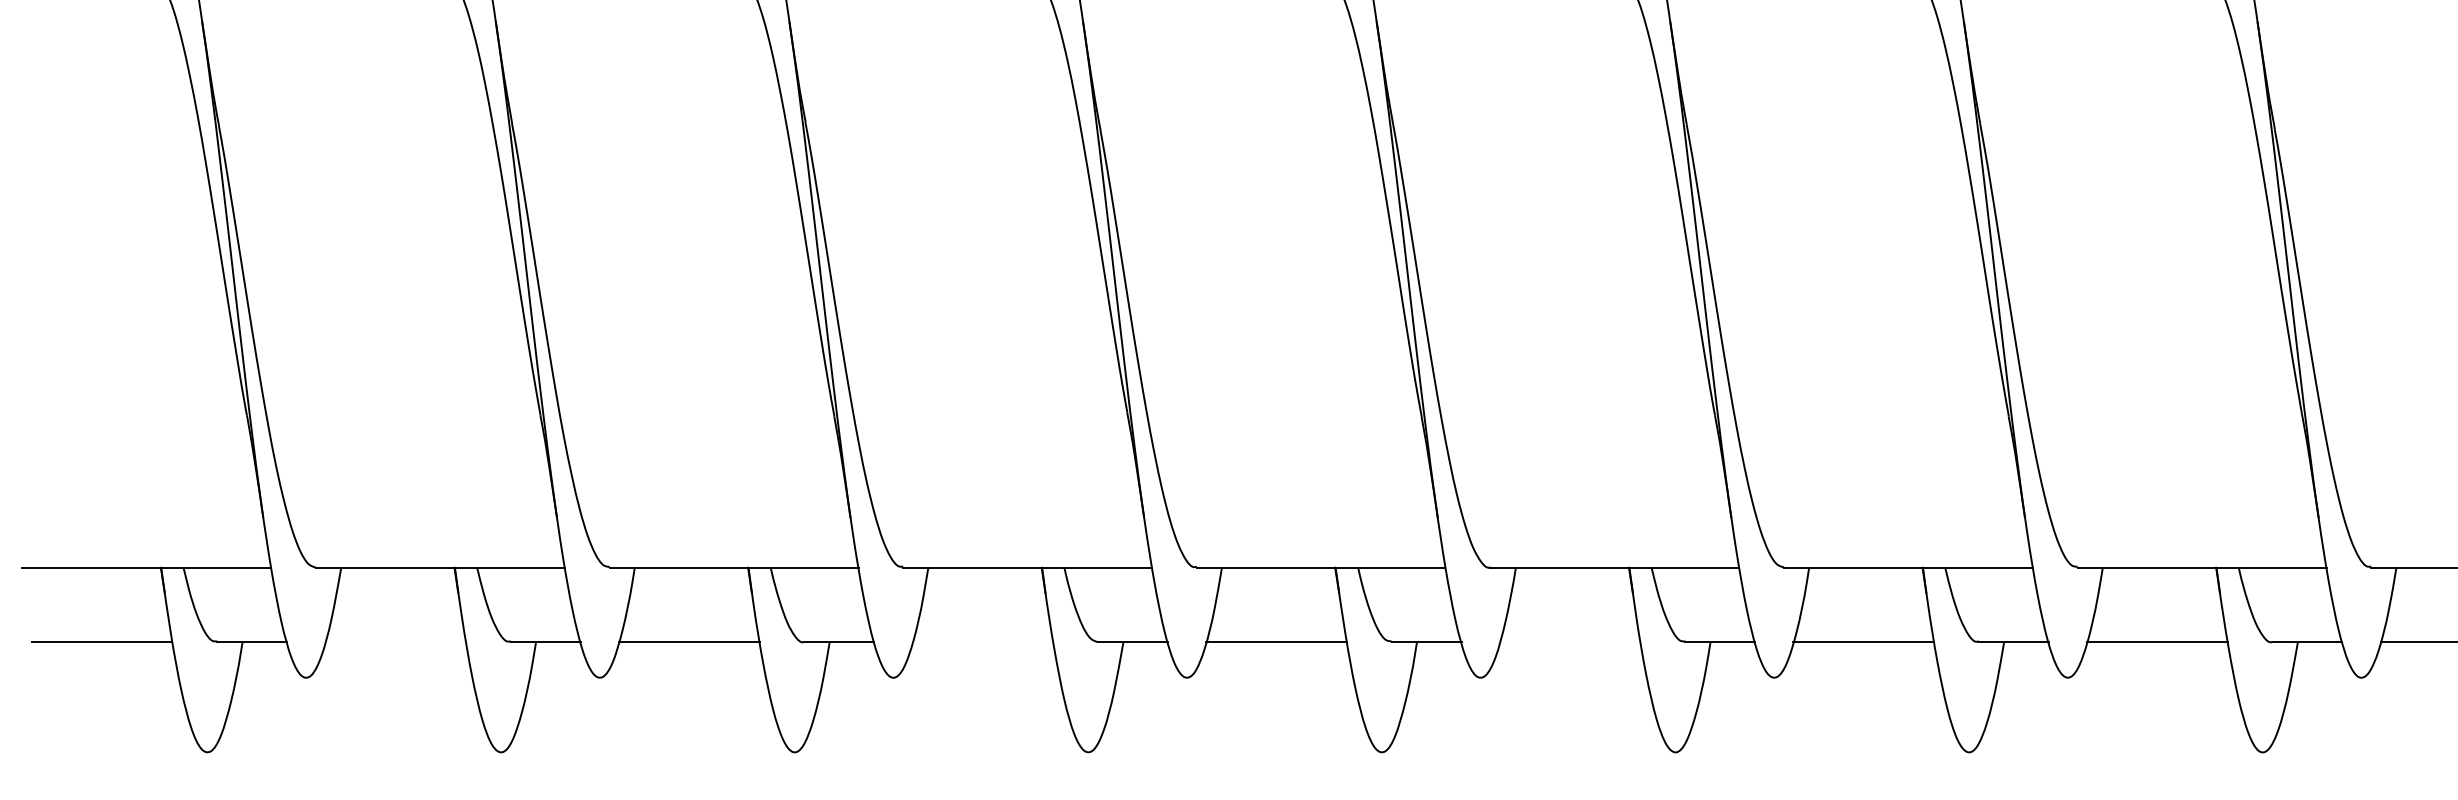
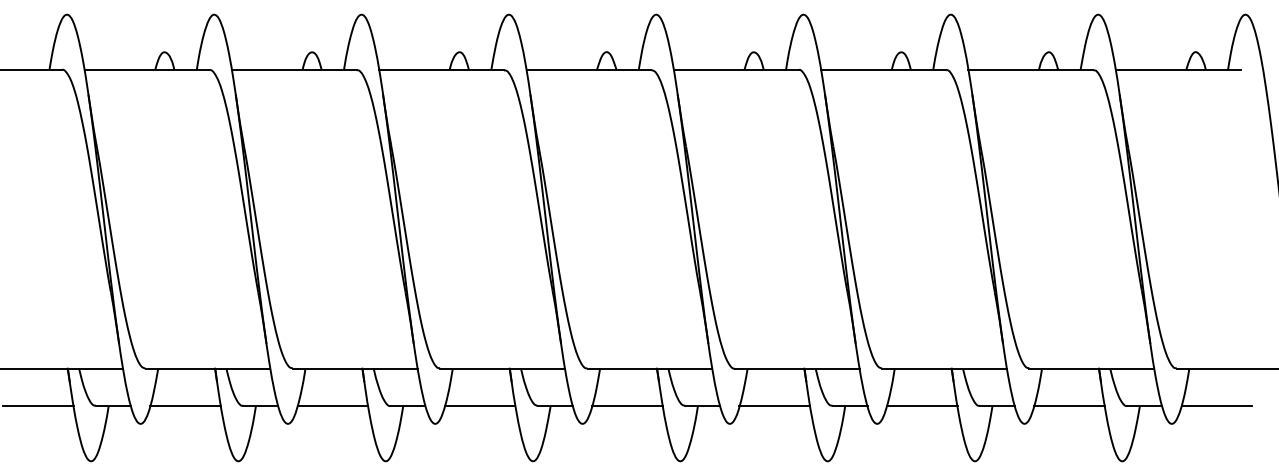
line: (395, 643) -> (185, 406), added
line: (983, 643) -> (480, 406), added
line: (1569, 643) -> (774, 406), added

